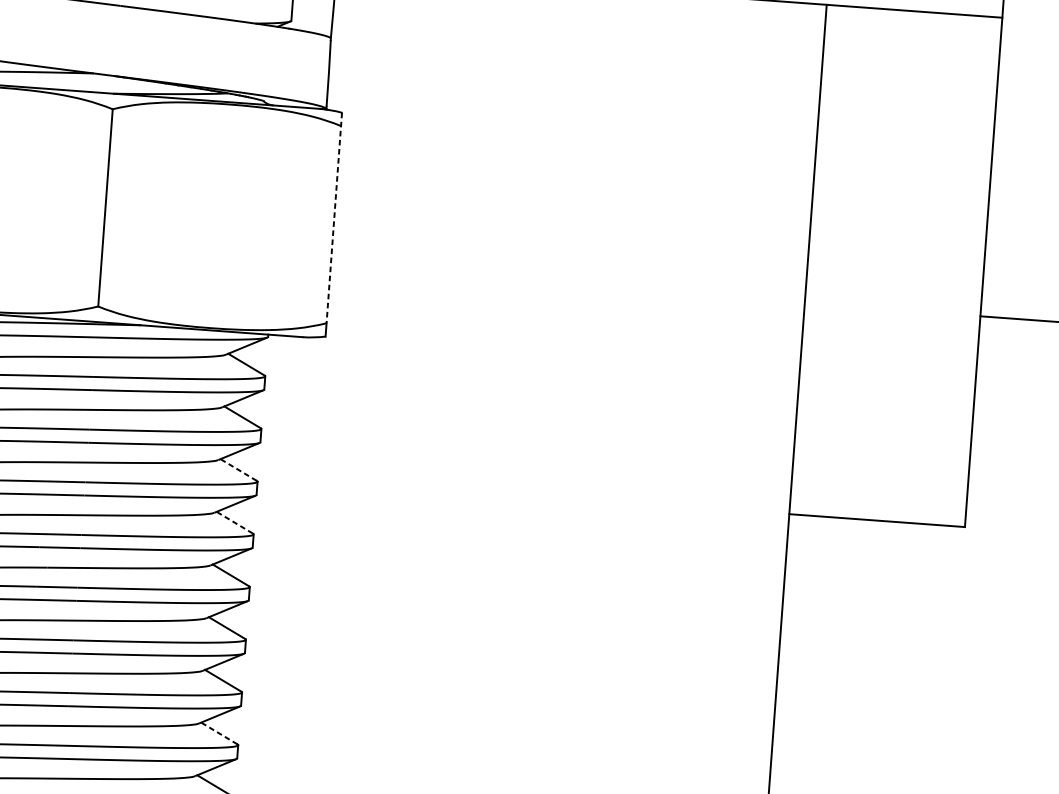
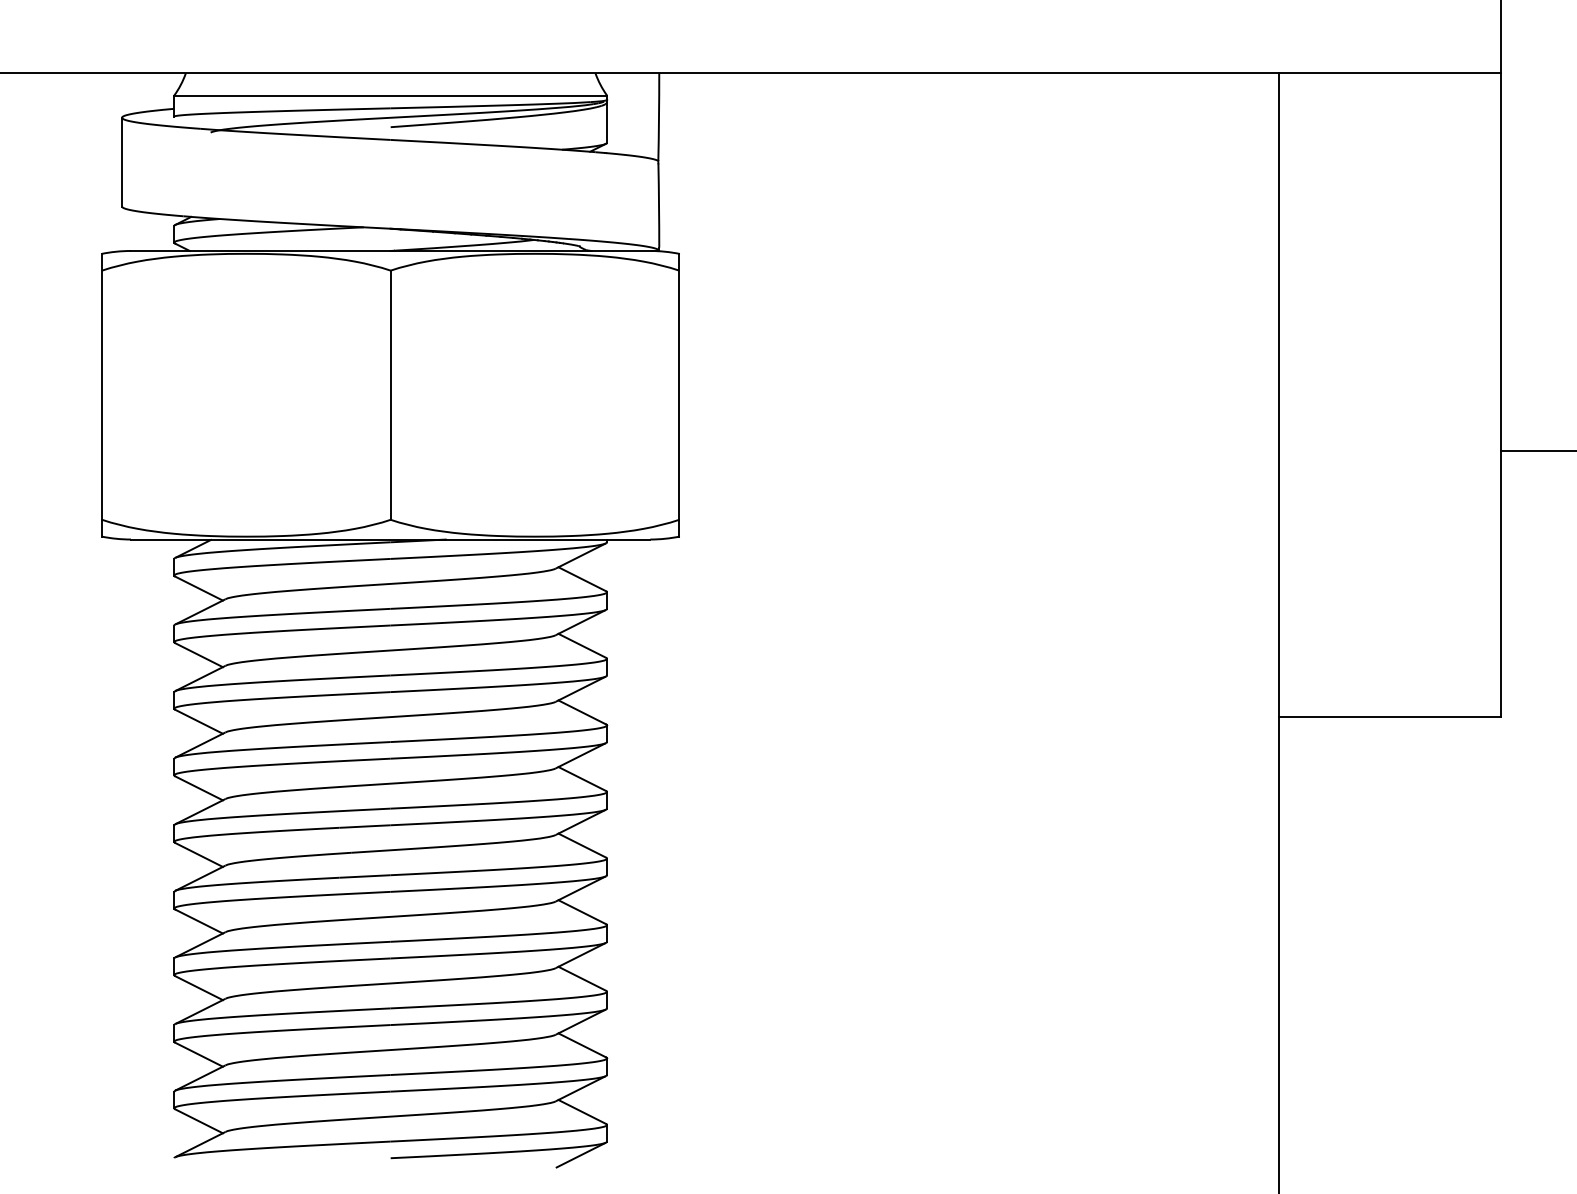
line: (334, 217) -> (679, 386), dashed -> solid
line: (238, 470) -> (582, 712), dashed -> solid
line: (234, 523) -> (582, 779), dashed -> solid
line: (219, 733) -> (582, 1045), dashed -> solid

